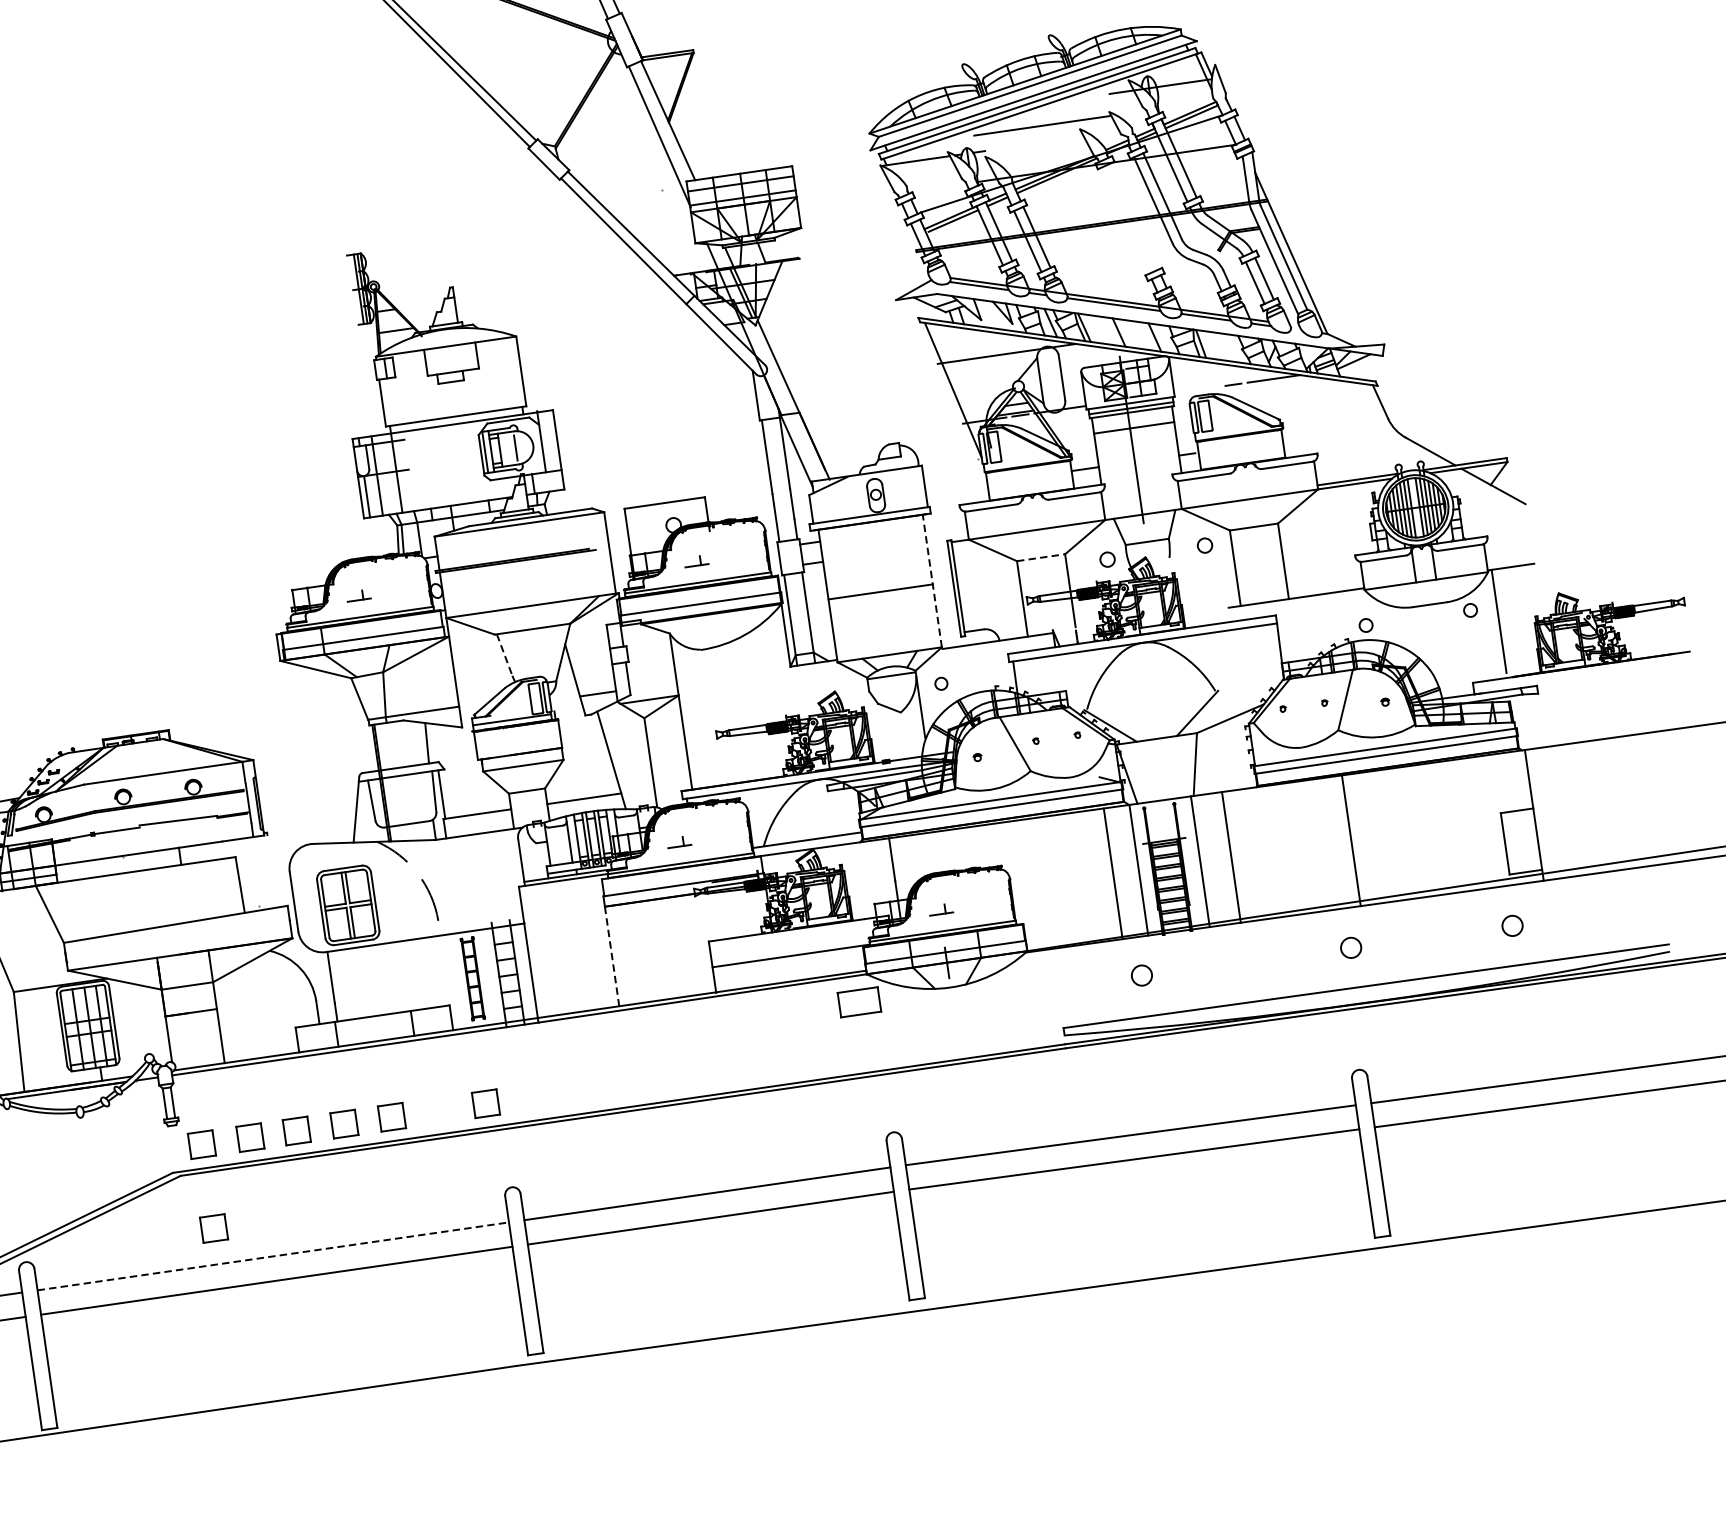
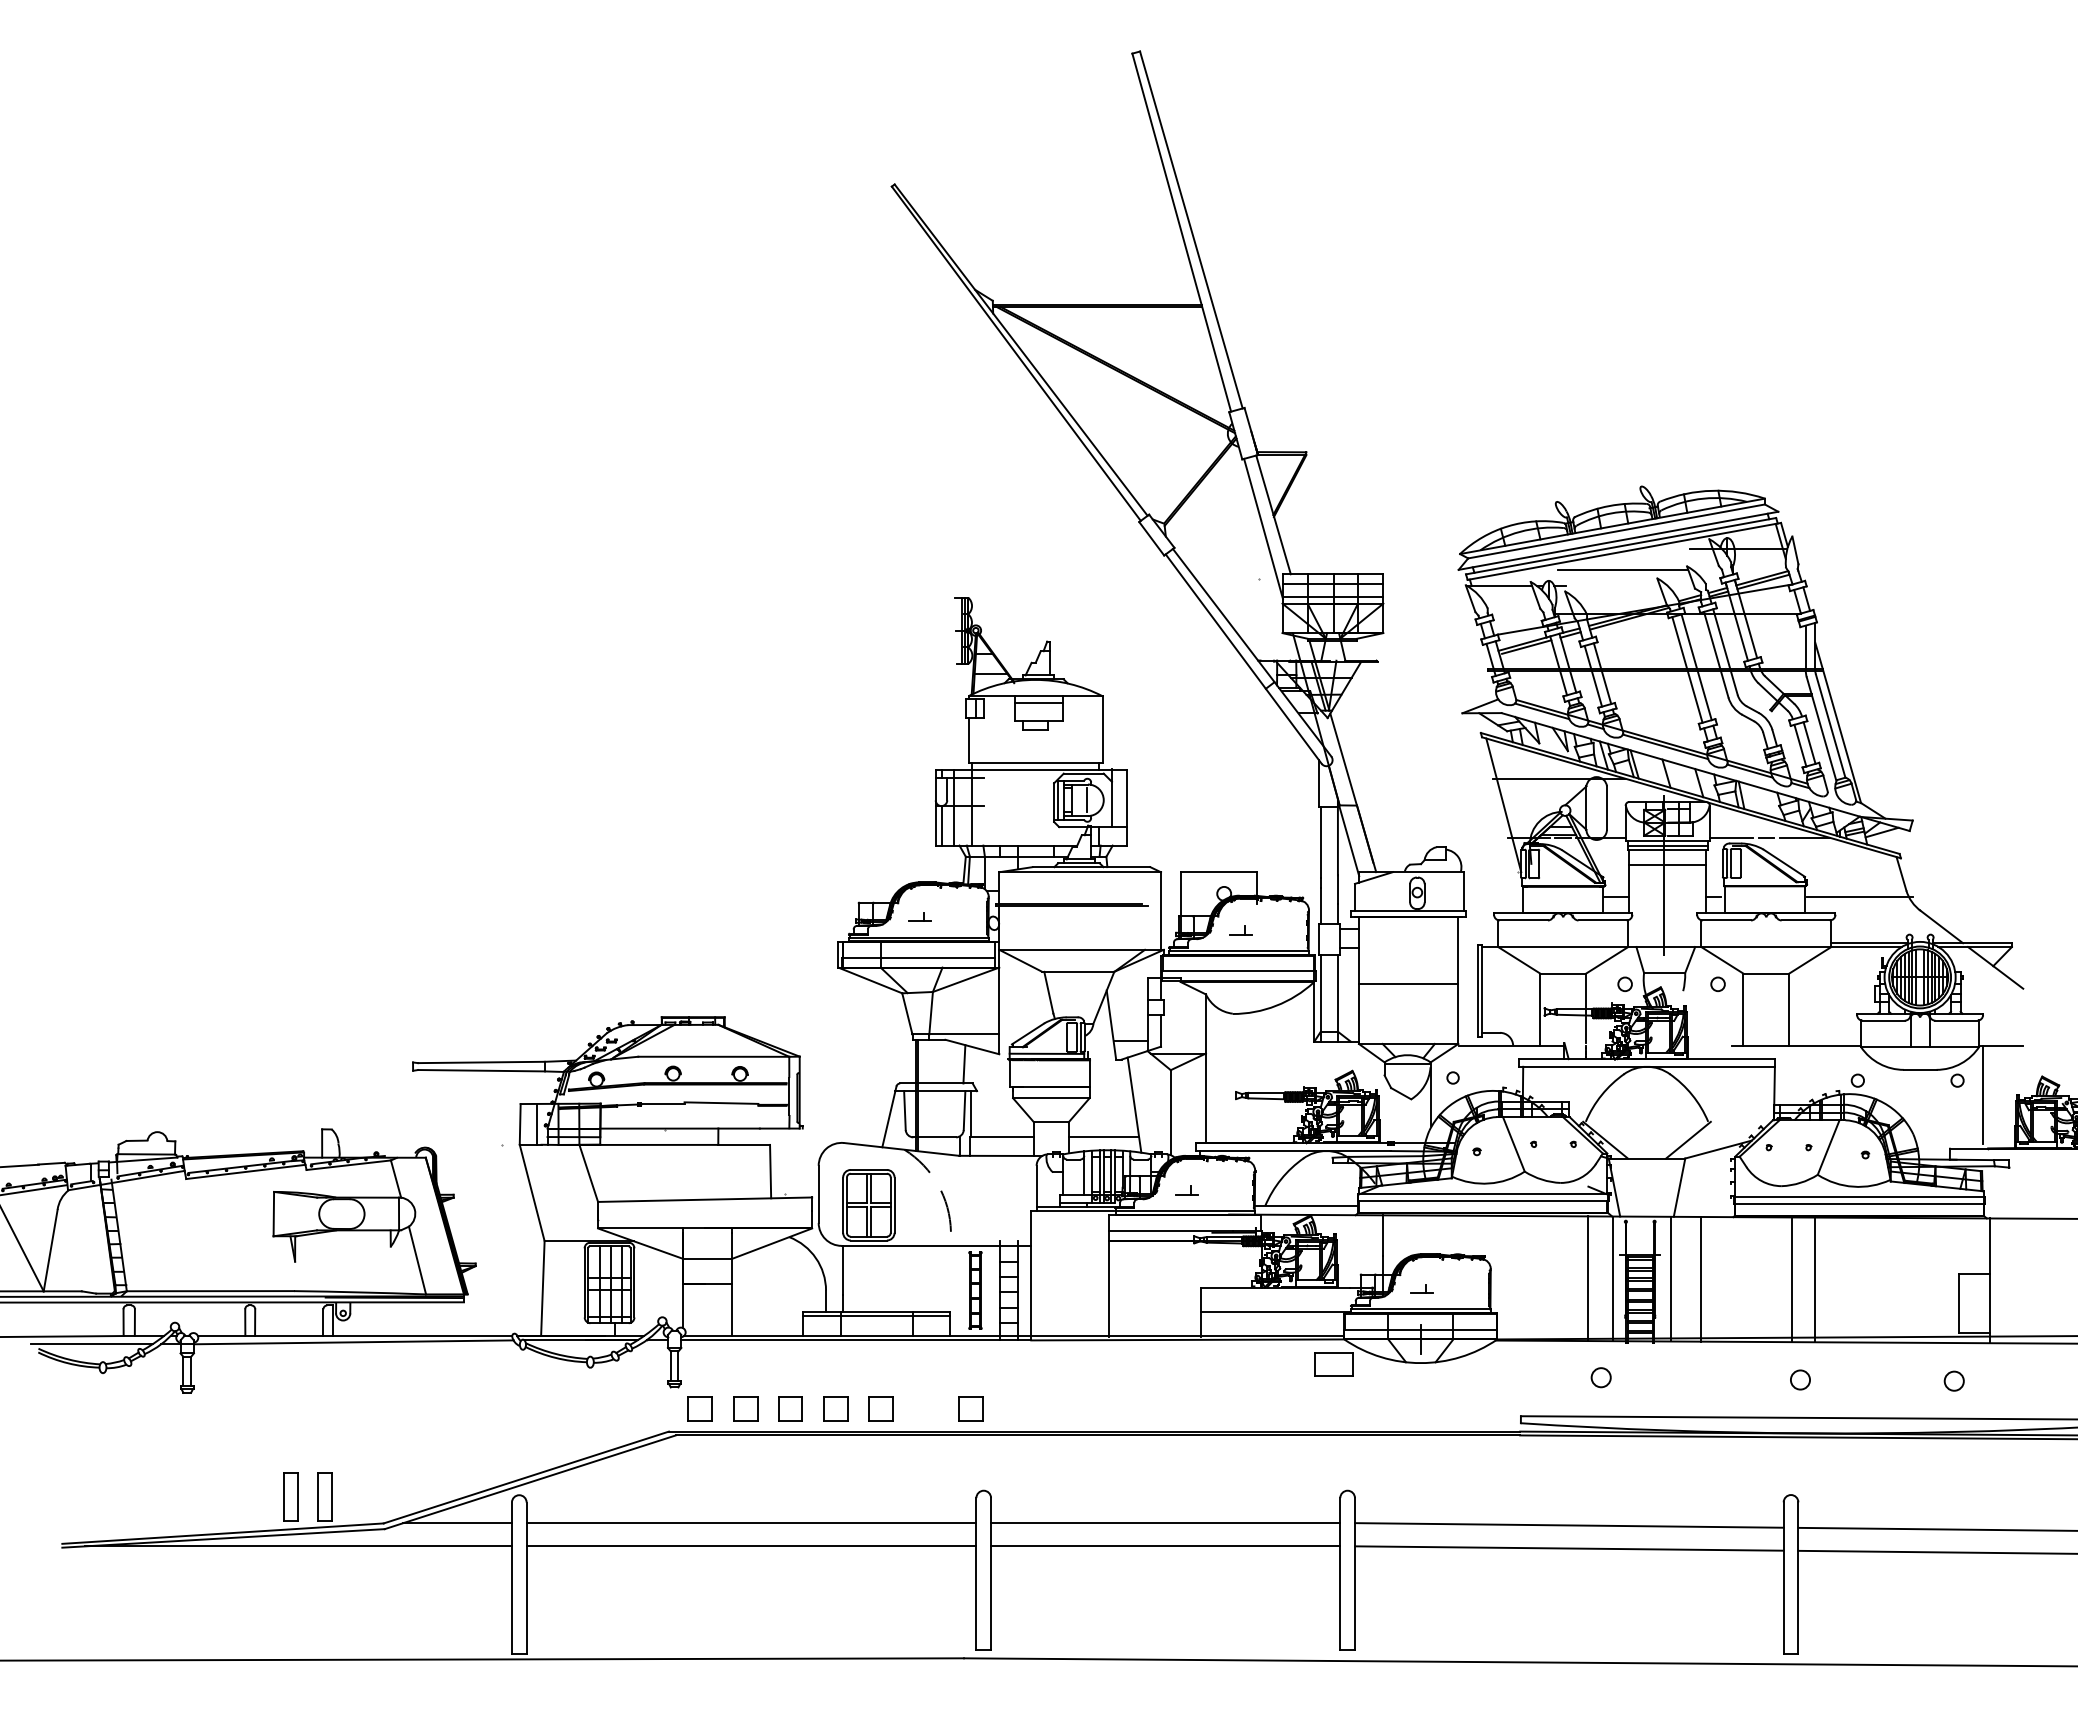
line: (1134, 216) -> (1696, 667), added
line: (1125, 220) -> (1687, 669), added
line: (450, 352) -> (1038, 702), added
line: (1195, 389) -> (1730, 837), added
line: (1339, 432) -> (1859, 896), added
line: (1041, 557) -> (1563, 973), dashed -> solid
line: (932, 580) -> (1458, 980), dashed -> solid
line: (504, 656) -> (1048, 993), dashed -> solid
line: (1327, 843) -> (1792, 1279), added
line: (612, 956) -> (1108, 1288), dashed -> solid
line: (373, 1020) -> (876, 1316), added
part: (213, 1227) -> (699, 1488), removed
line: (273, 1256) -> (751, 1523), dashed -> solid

